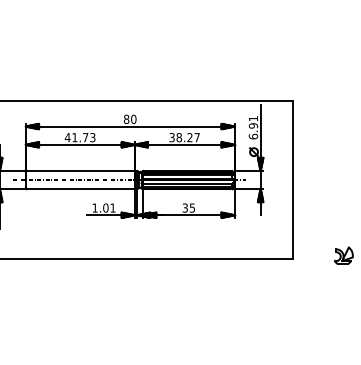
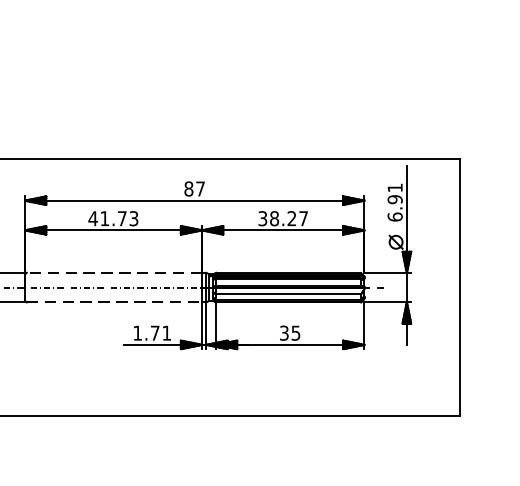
text: (133, 119) -> (200, 189), 80 -> 87
line: (80, 170) -> (113, 272), solid -> dashed
line: (80, 189) -> (113, 302), solid -> dashed
text: (105, 207) -> (154, 332), 1.01 -> 1.71

